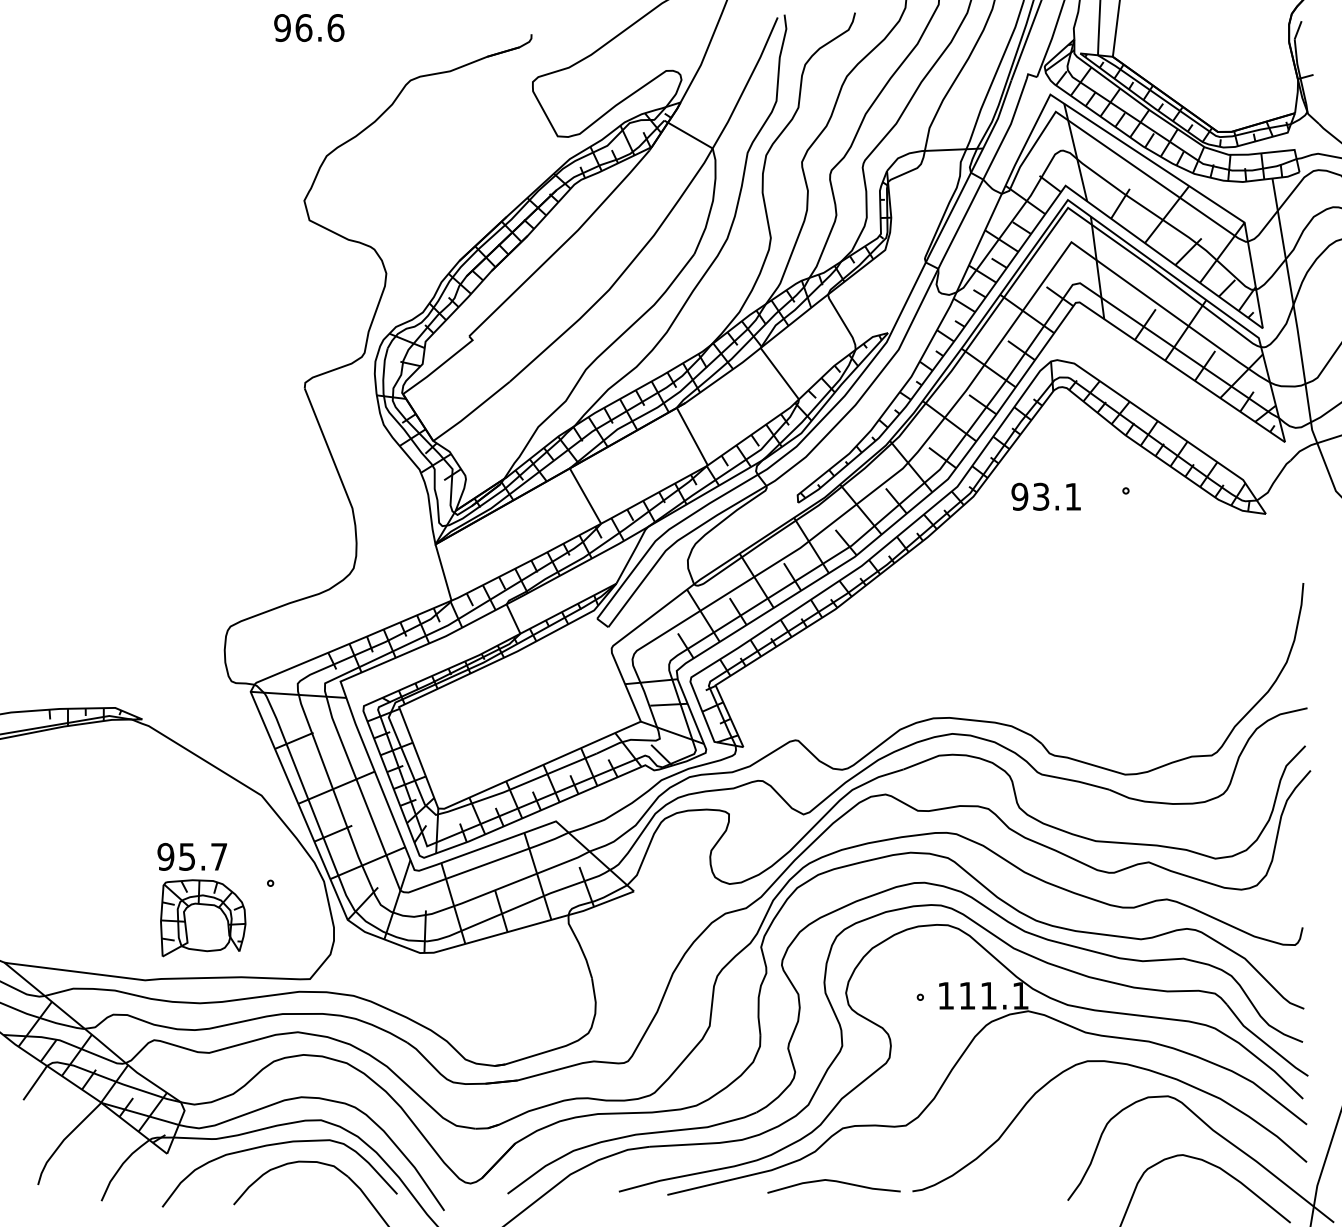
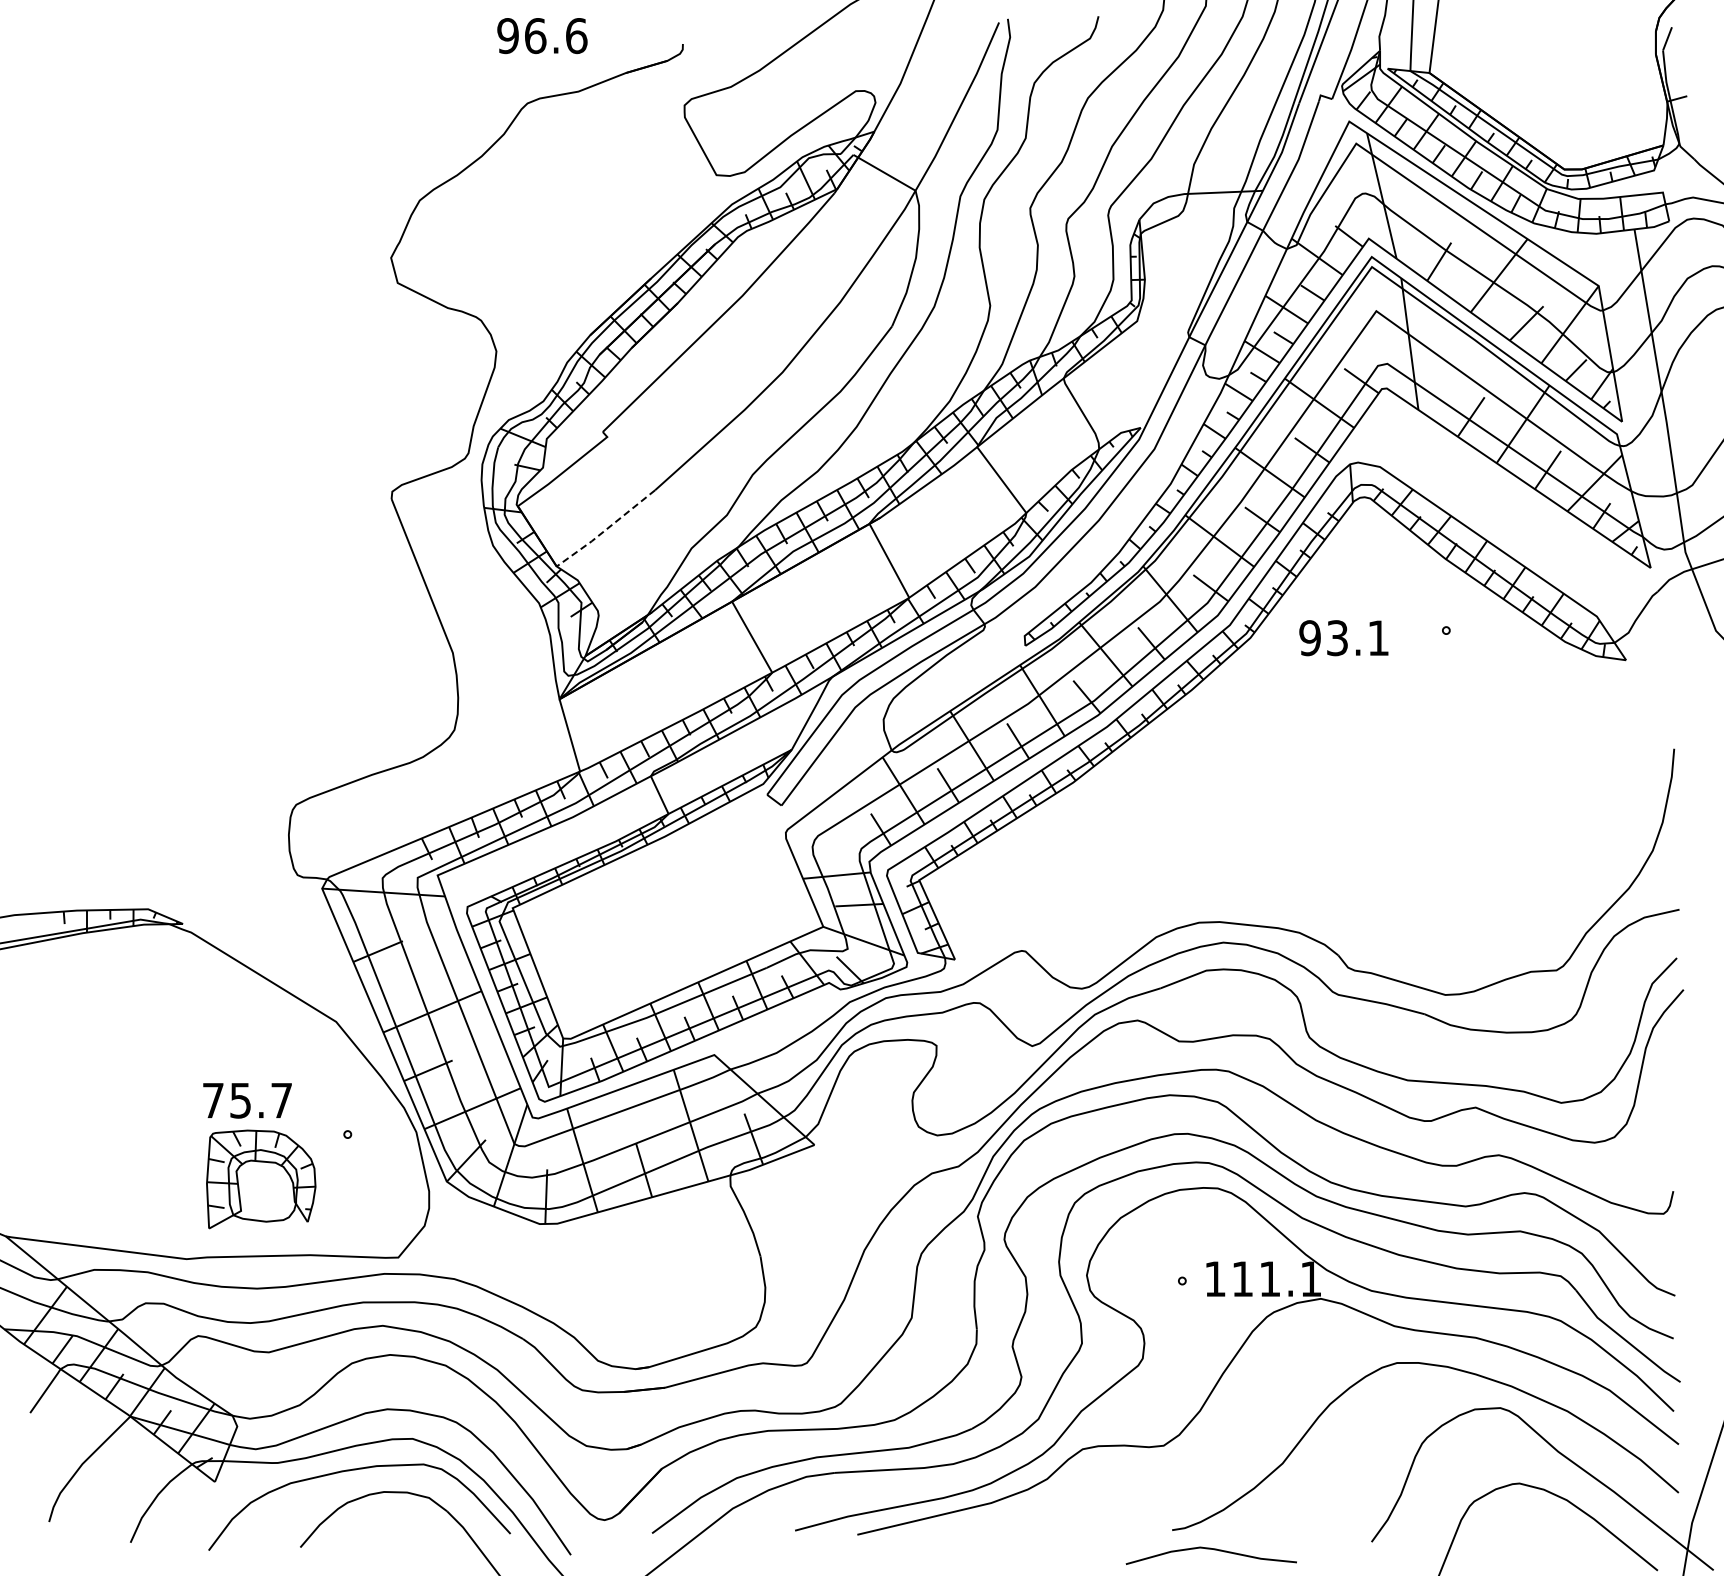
text: (309, 28) -> (542, 36), moved
line: (472, 412) -> (606, 529), solid -> dashed
text: (165, 856) -> (212, 1100), 95.7 -> 75.7
curve: (833, 1181) -> (1210, 1549), moved

